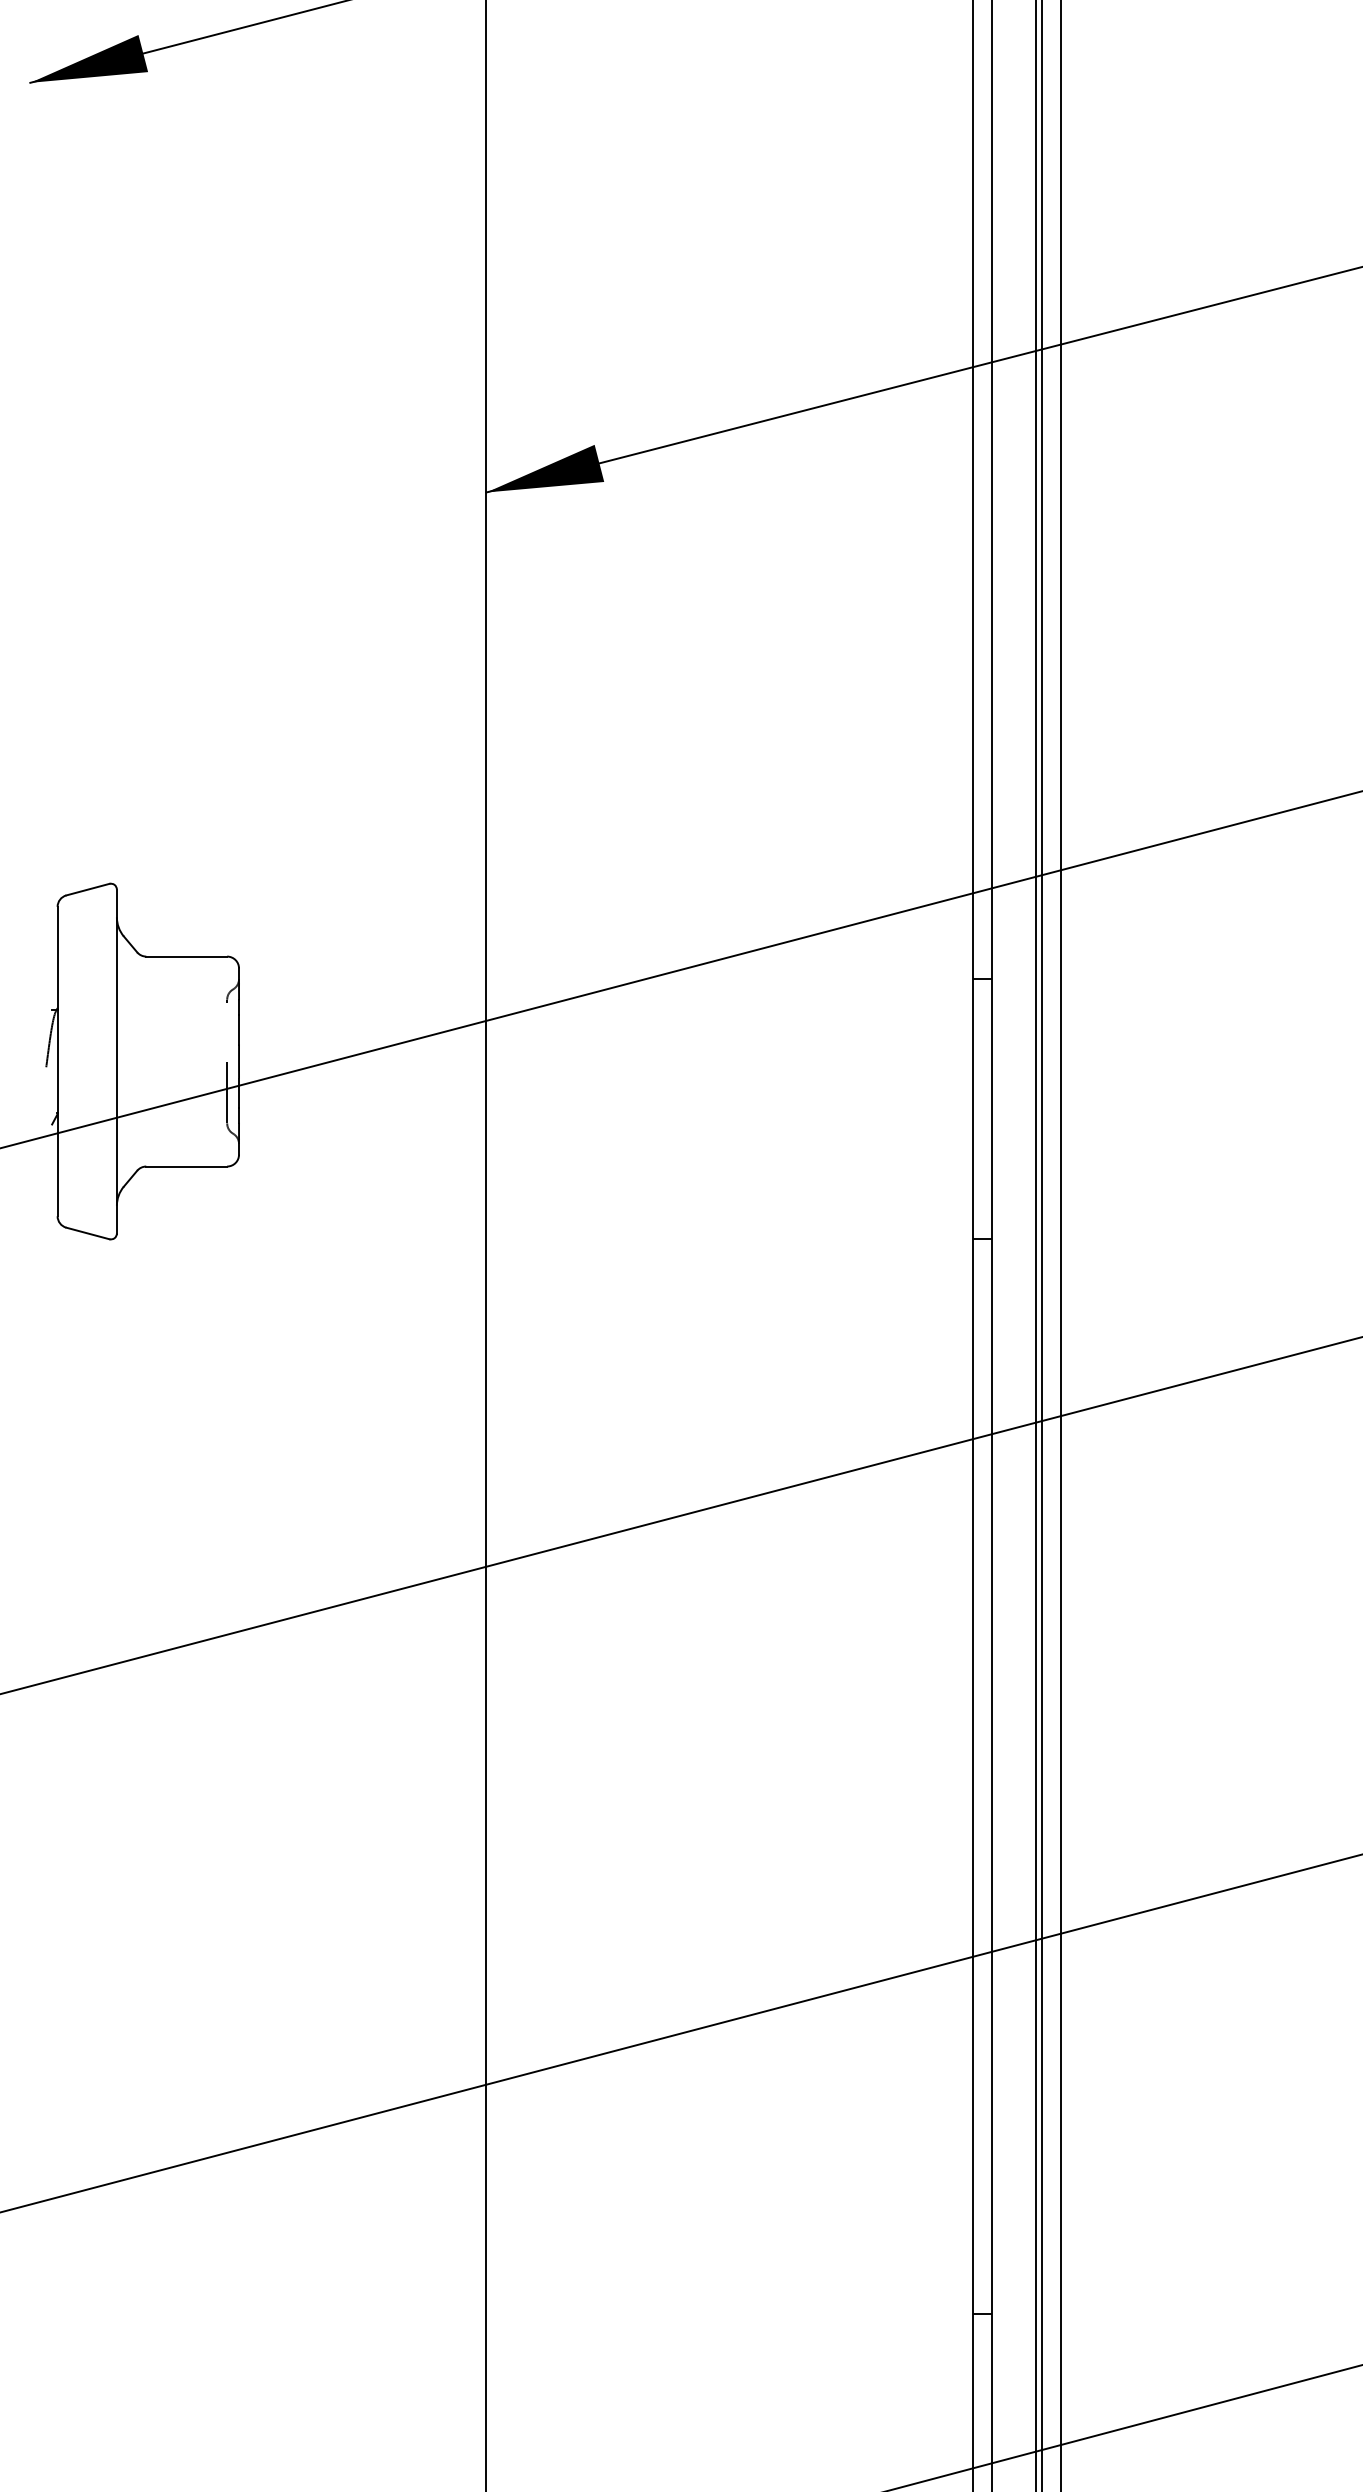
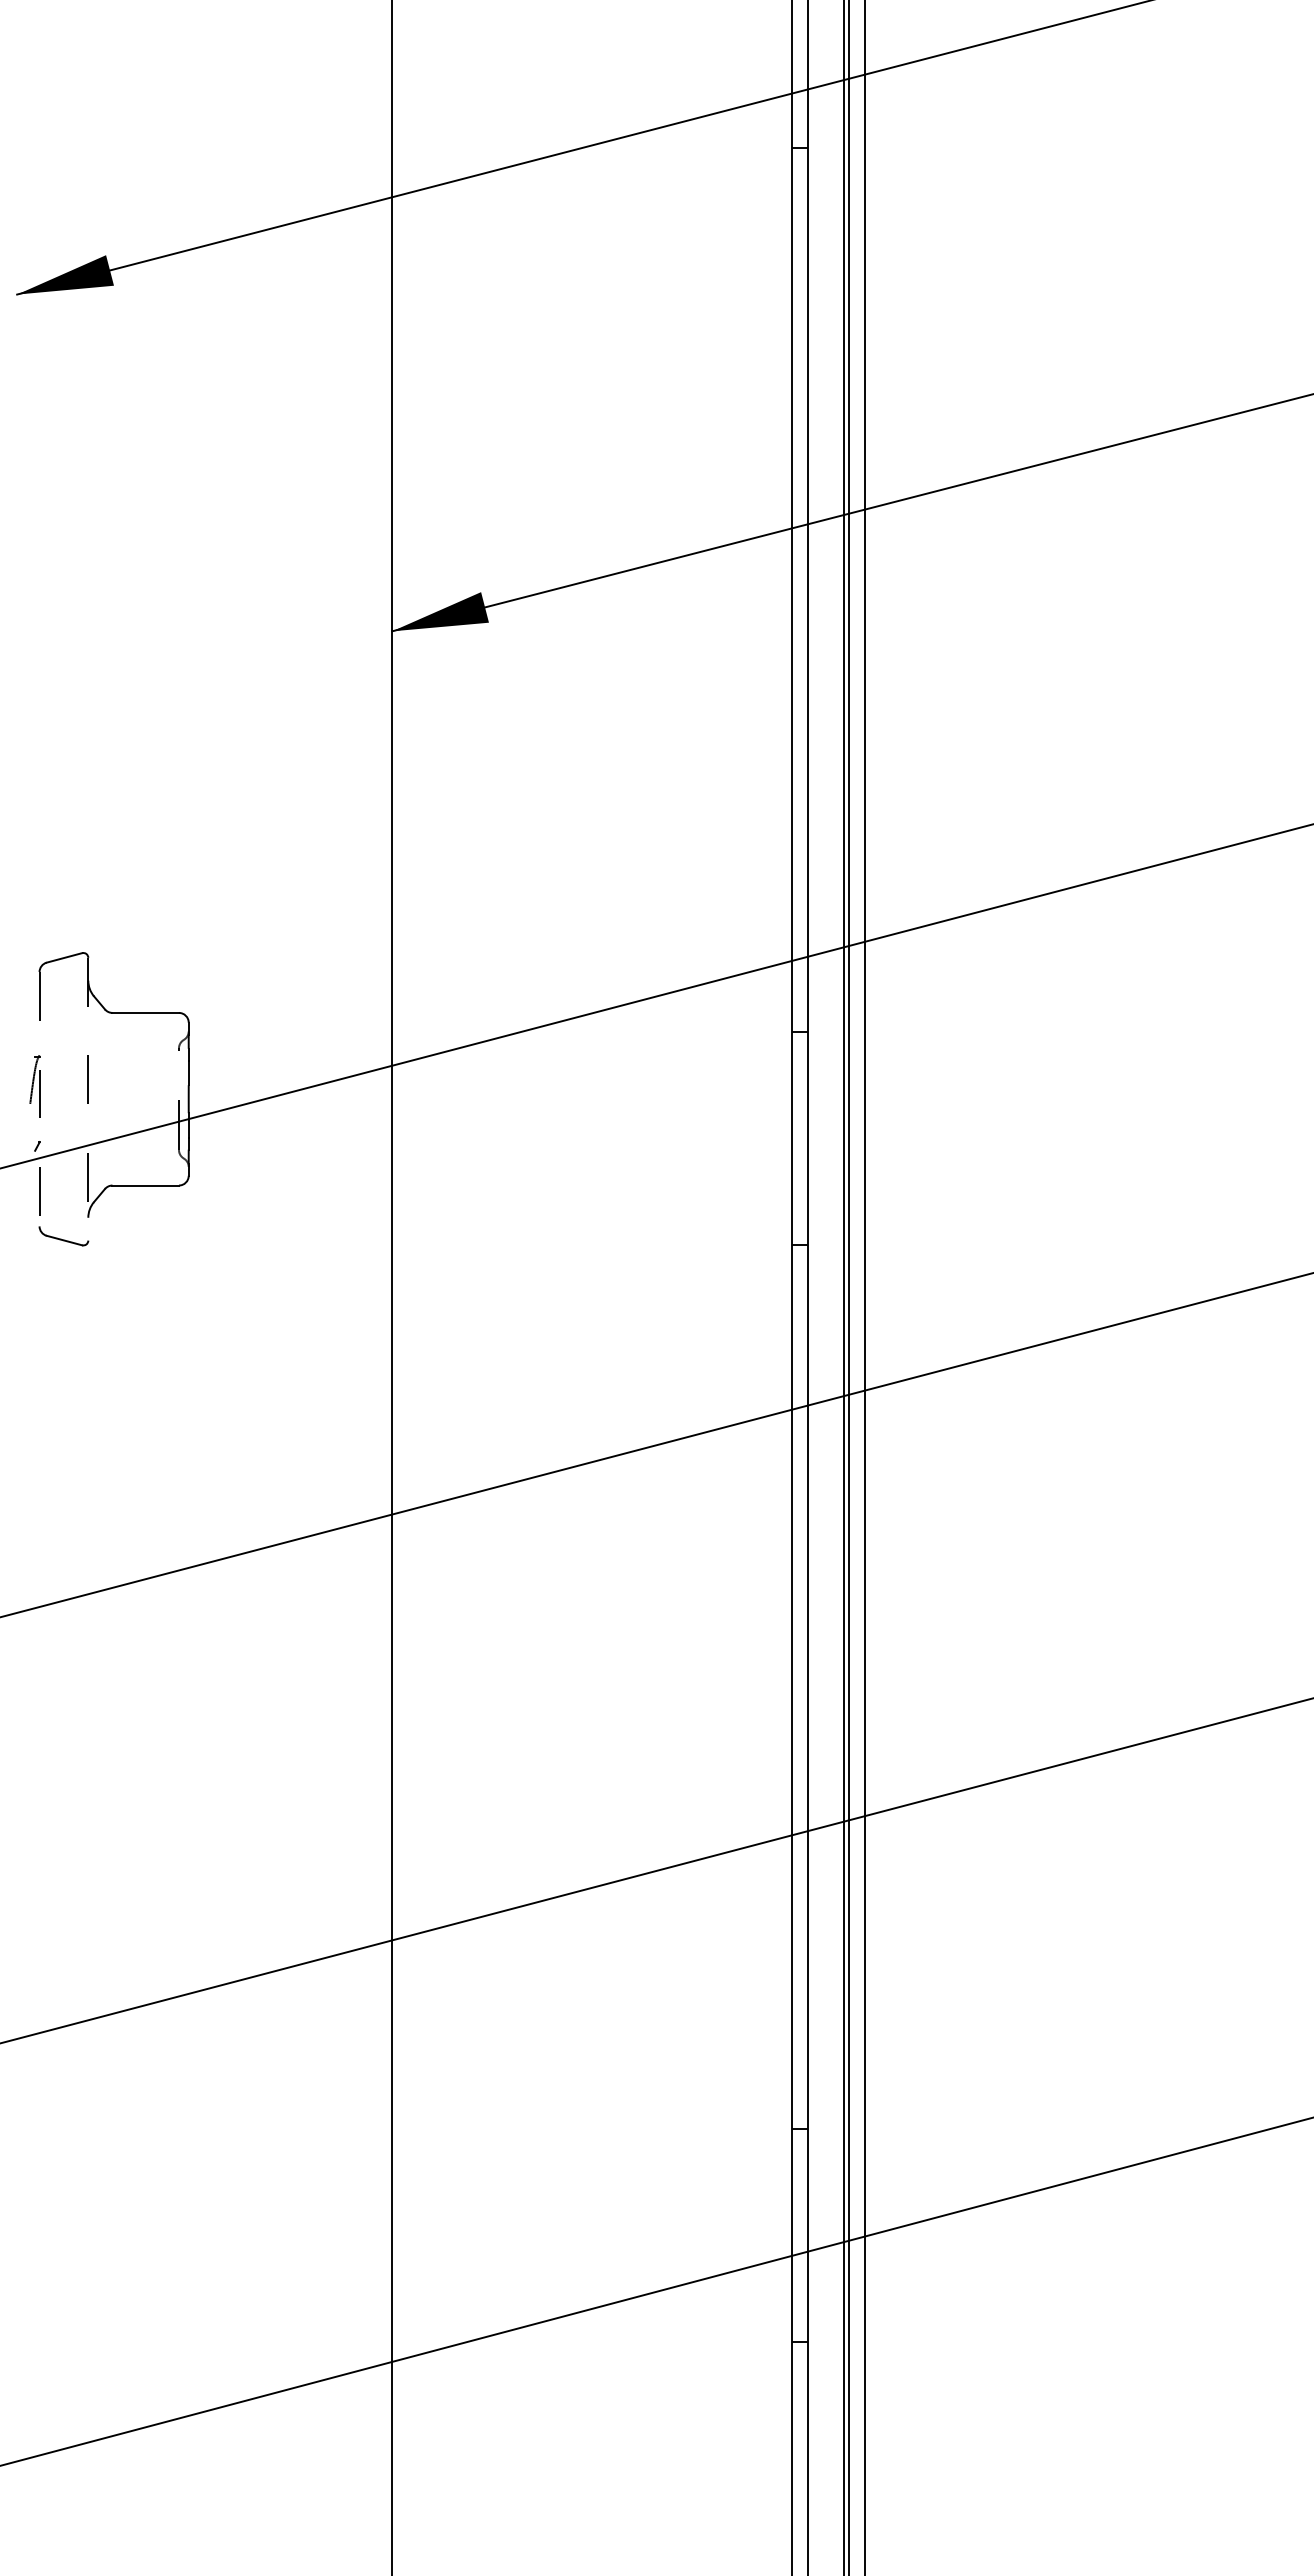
line: (57, 1061) -> (39, 1099), solid -> dashed
line: (117, 1061) -> (88, 1099), solid -> dashed

